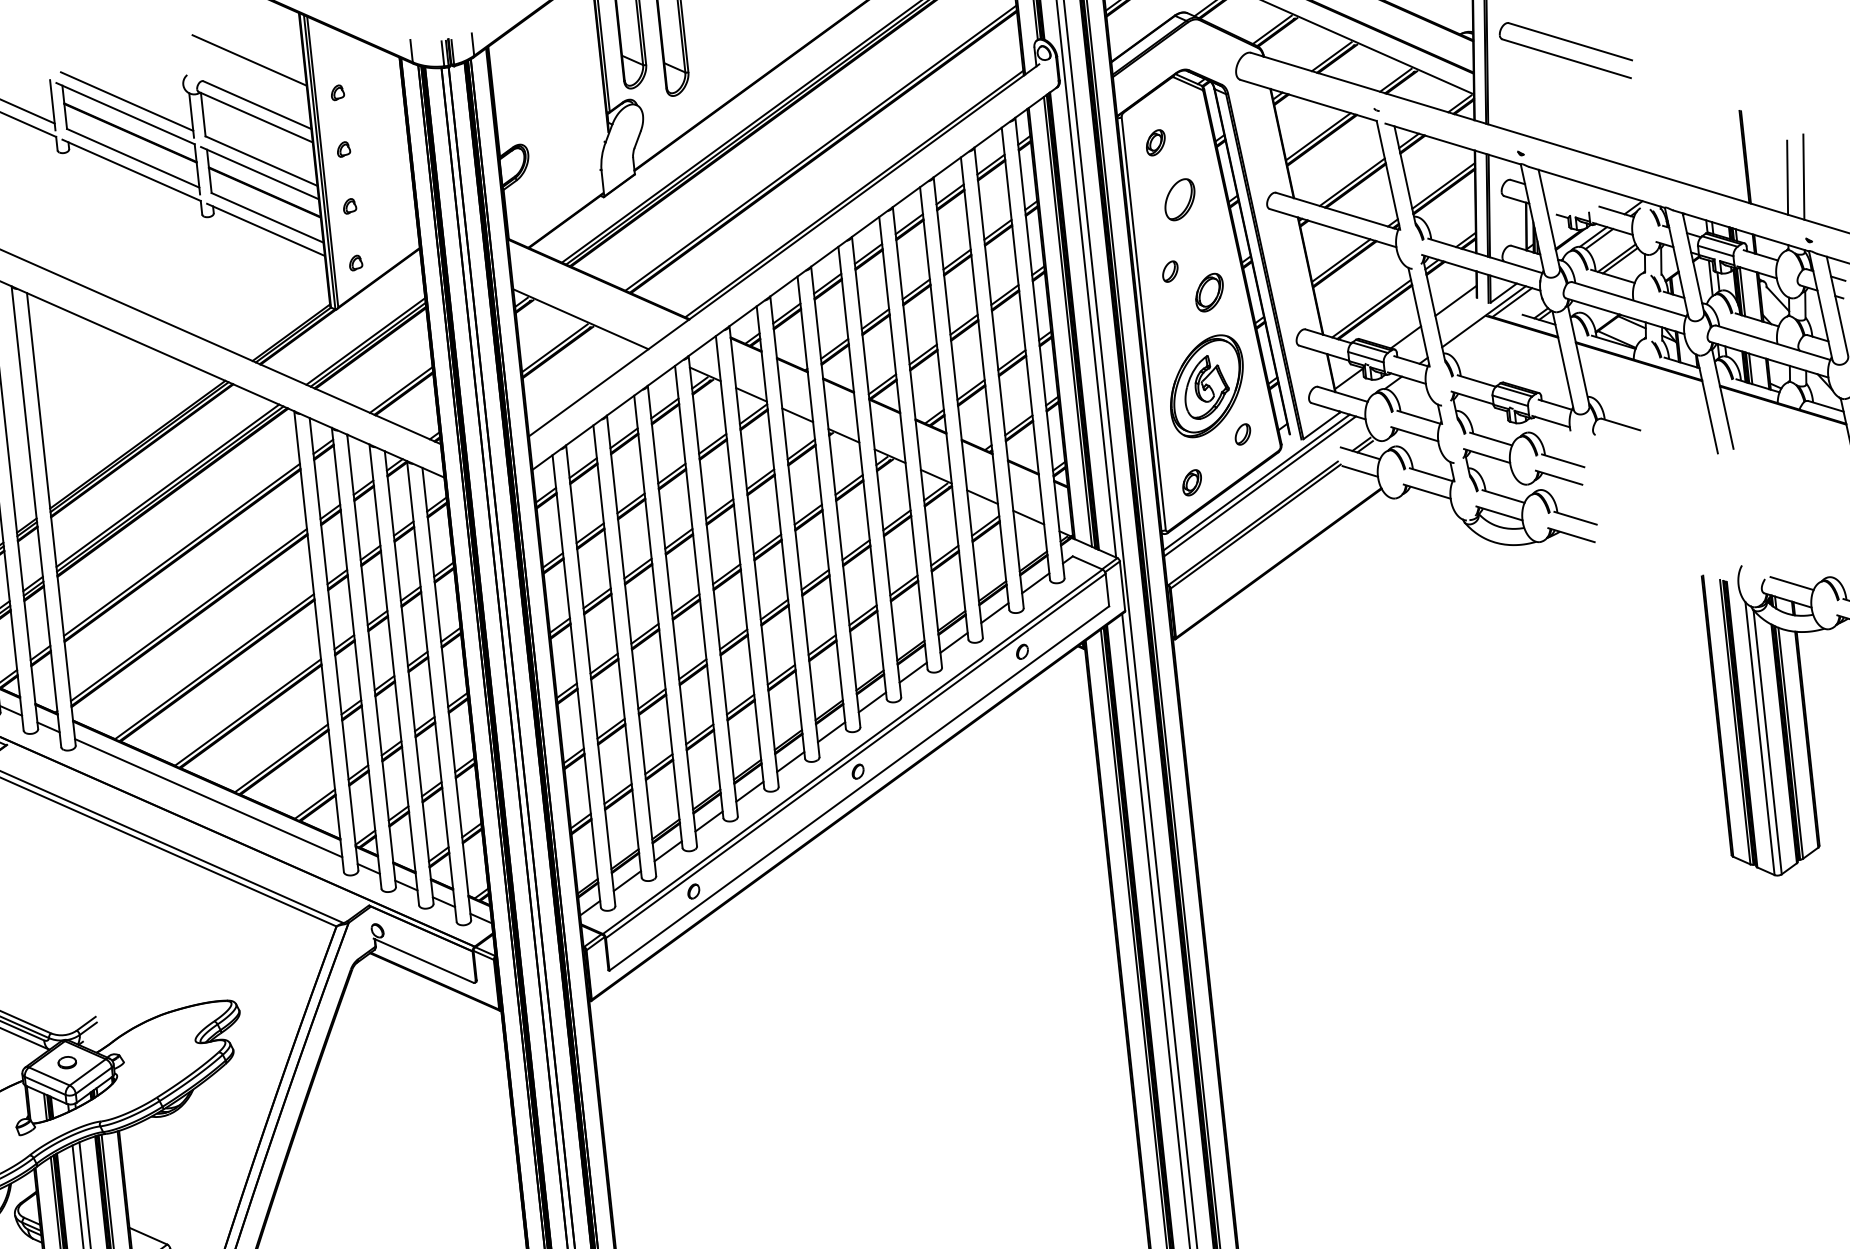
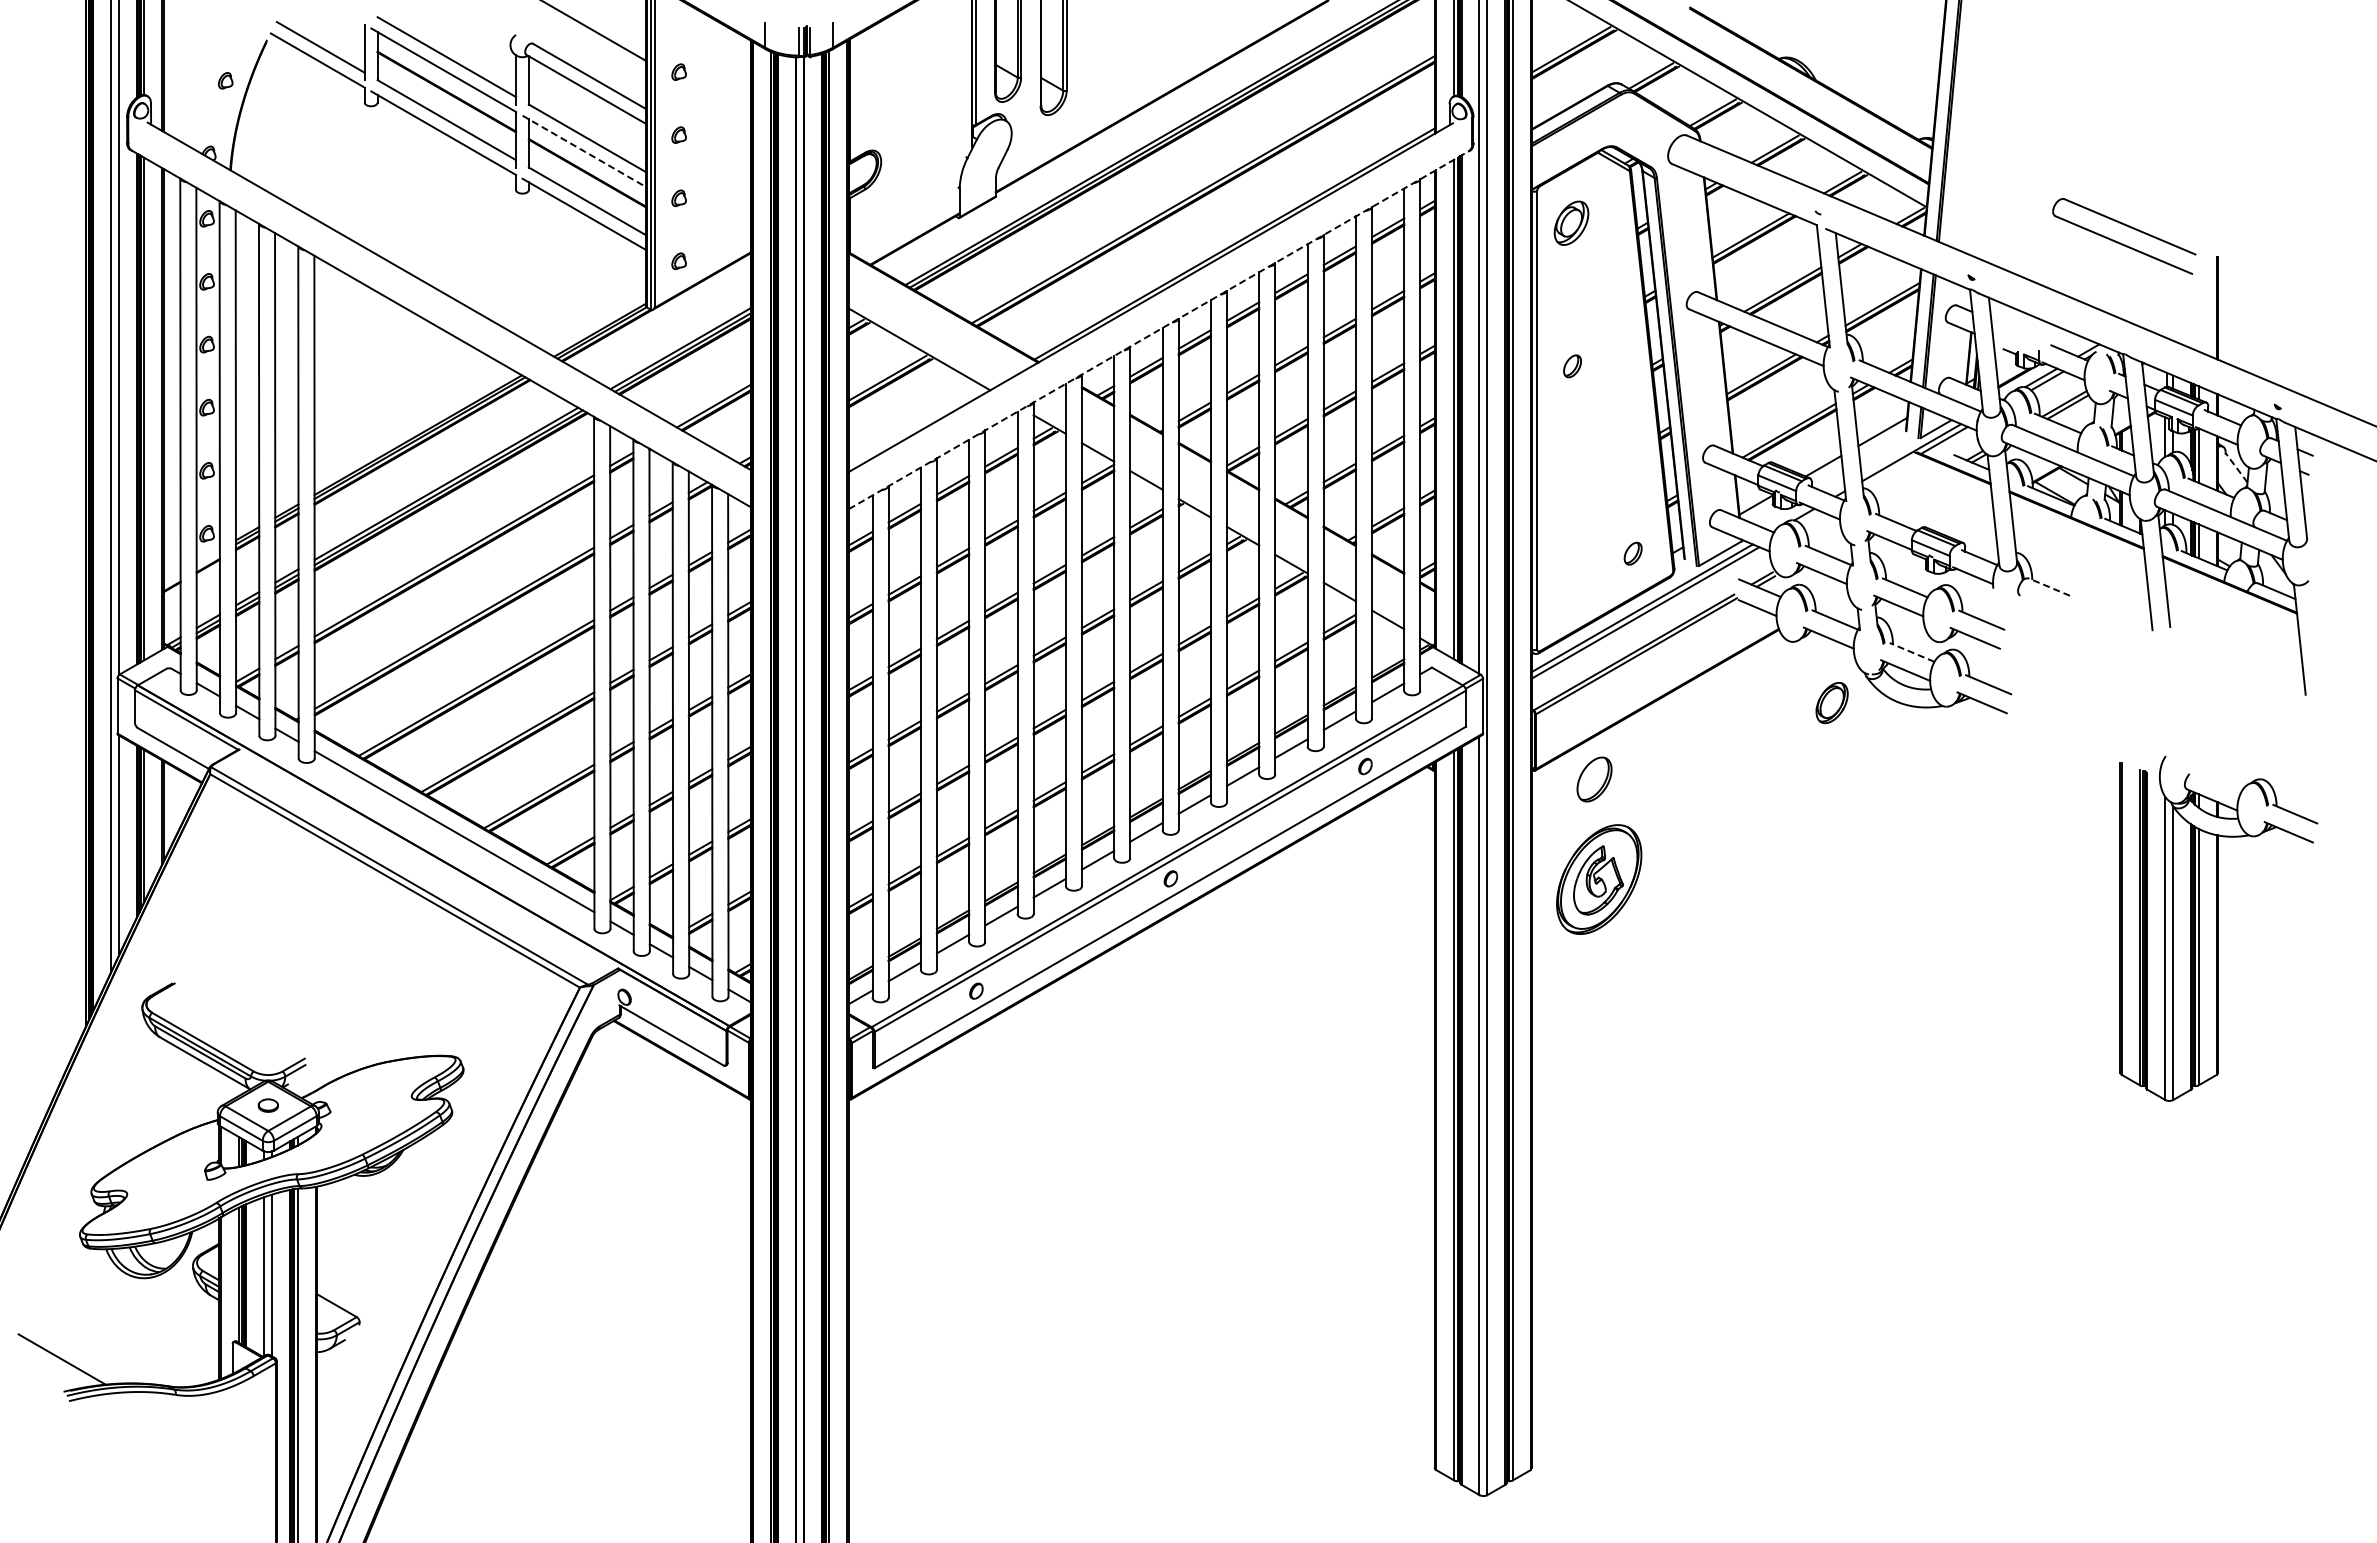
part: (1563, 56) -> (2120, 242), moved
part: (1155, 142) -> (1571, 222), size x1.6
line: (260, 173) -> (584, 151), solid -> dashed
line: (1803, 176) -> (2278, 336), removed
line: (1787, 177) -> (2261, 335), removed
part: (1179, 199) -> (1594, 779), moved
line: (794, 278) -> (1159, 329), solid -> dashed
part: (1209, 293) -> (1831, 703), moved
line: (1777, 298) -> (2236, 467), solid -> dashed
part: (1207, 386) -> (1599, 879), moved
line: (1620, 423) -> (2049, 586), solid -> dashed
part: (1191, 482) -> (1571, 600), removed
line: (1503, 496) -> (1911, 652), solid -> dashed
line: (1791, 583) -> (2218, 781), removed

